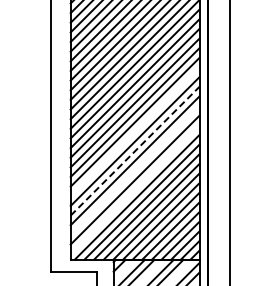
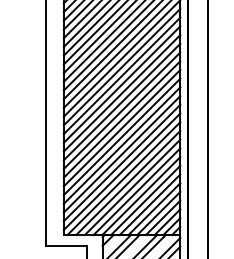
line: (134, 131) -> (121, 119), added
line: (135, 150) -> (122, 136), dashed -> solid
line: (134, 170) -> (121, 154), added
line: (134, 189) -> (121, 171), added

